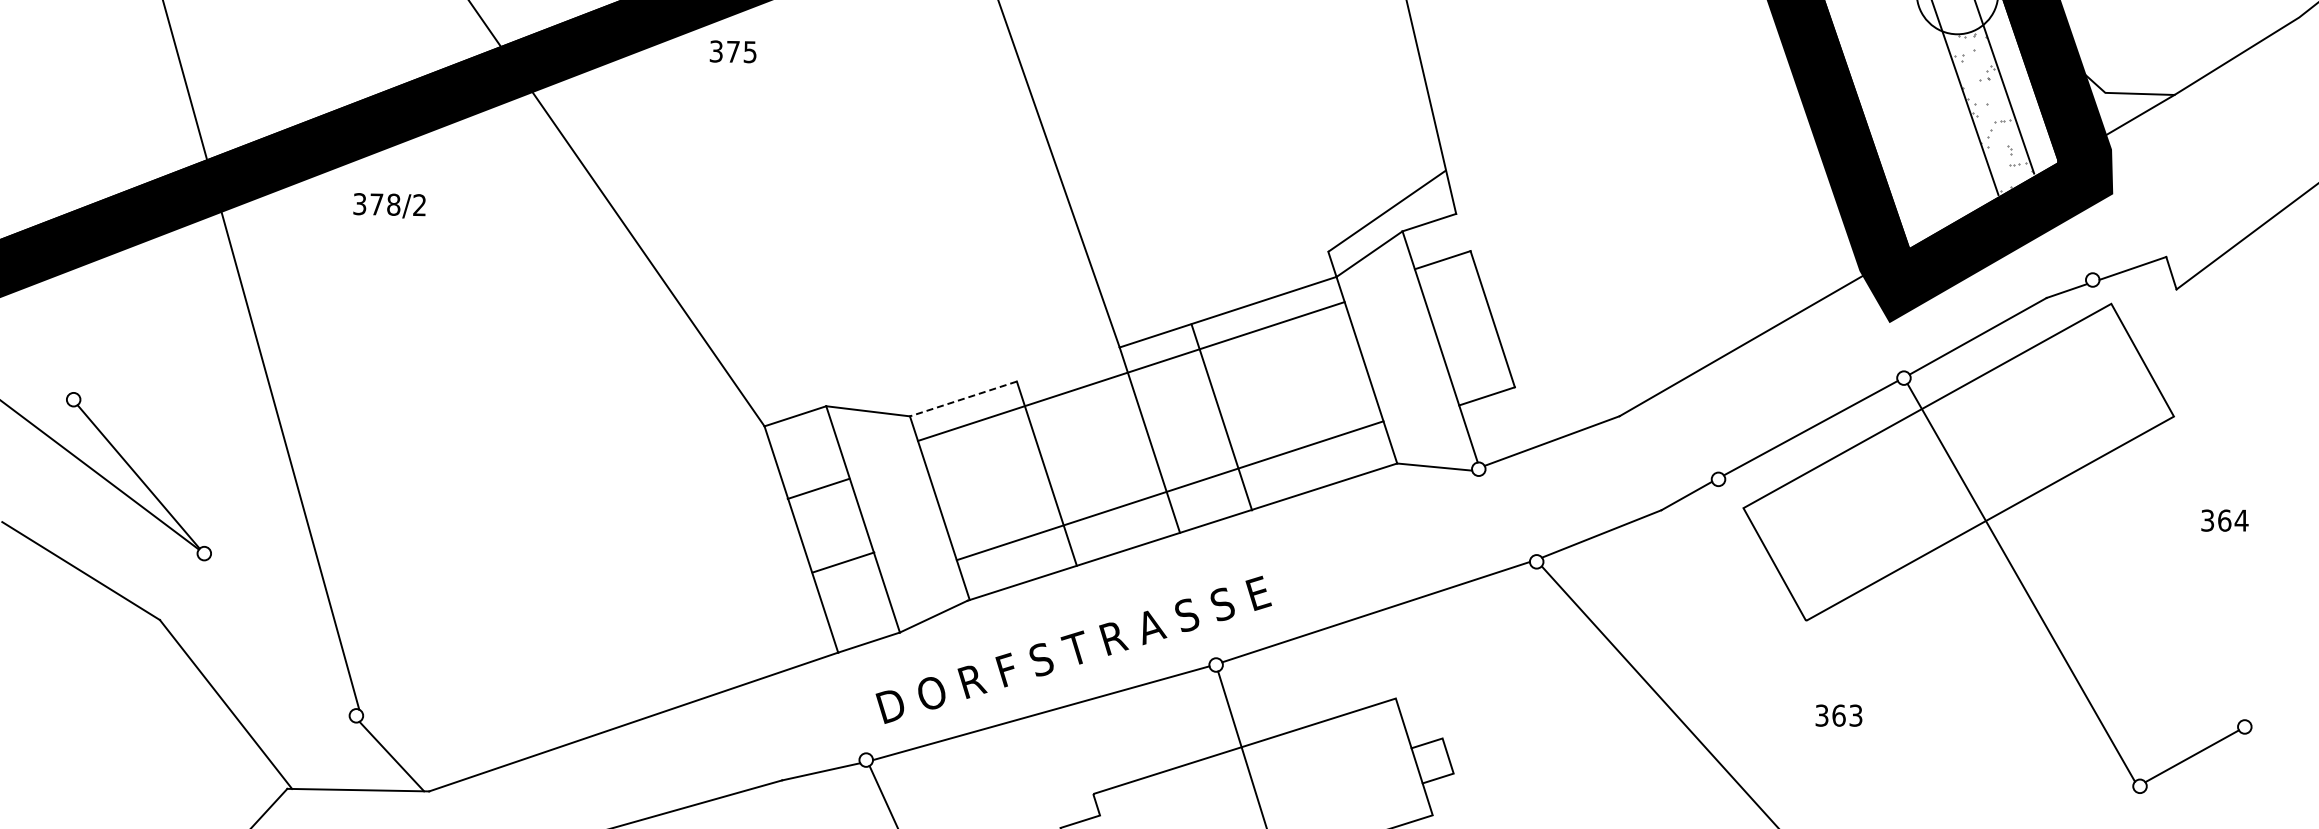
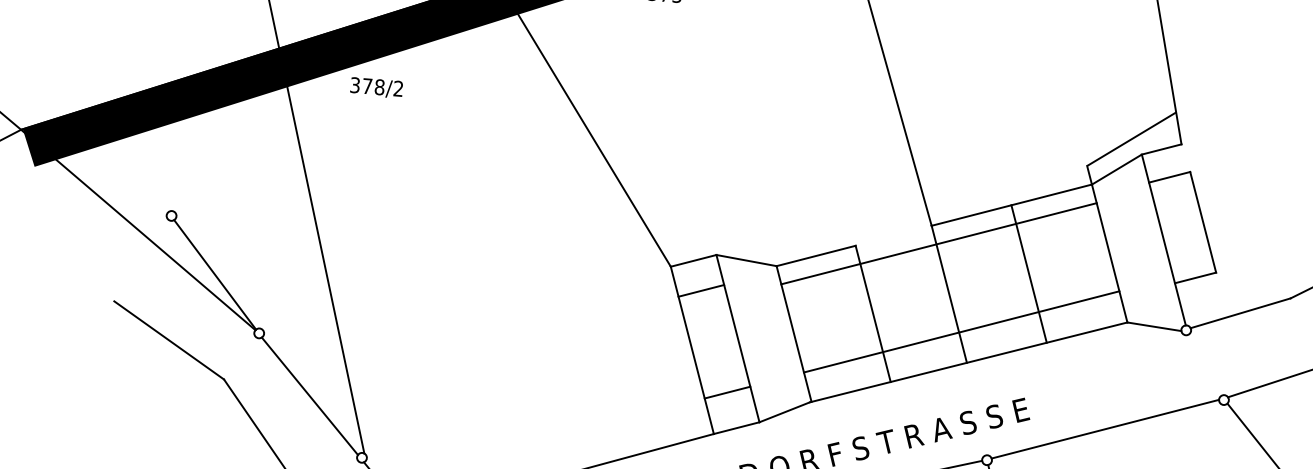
text: (389, 205) -> (376, 87), moved
line: (962, 399) -> (815, 256), dashed -> solid
line: (1221, 417) -> (1028, 274), moved
line: (818, 488) -> (701, 290), moved
line: (843, 562) -> (727, 392), moved
line: (279, 635) -> (309, 396), added

